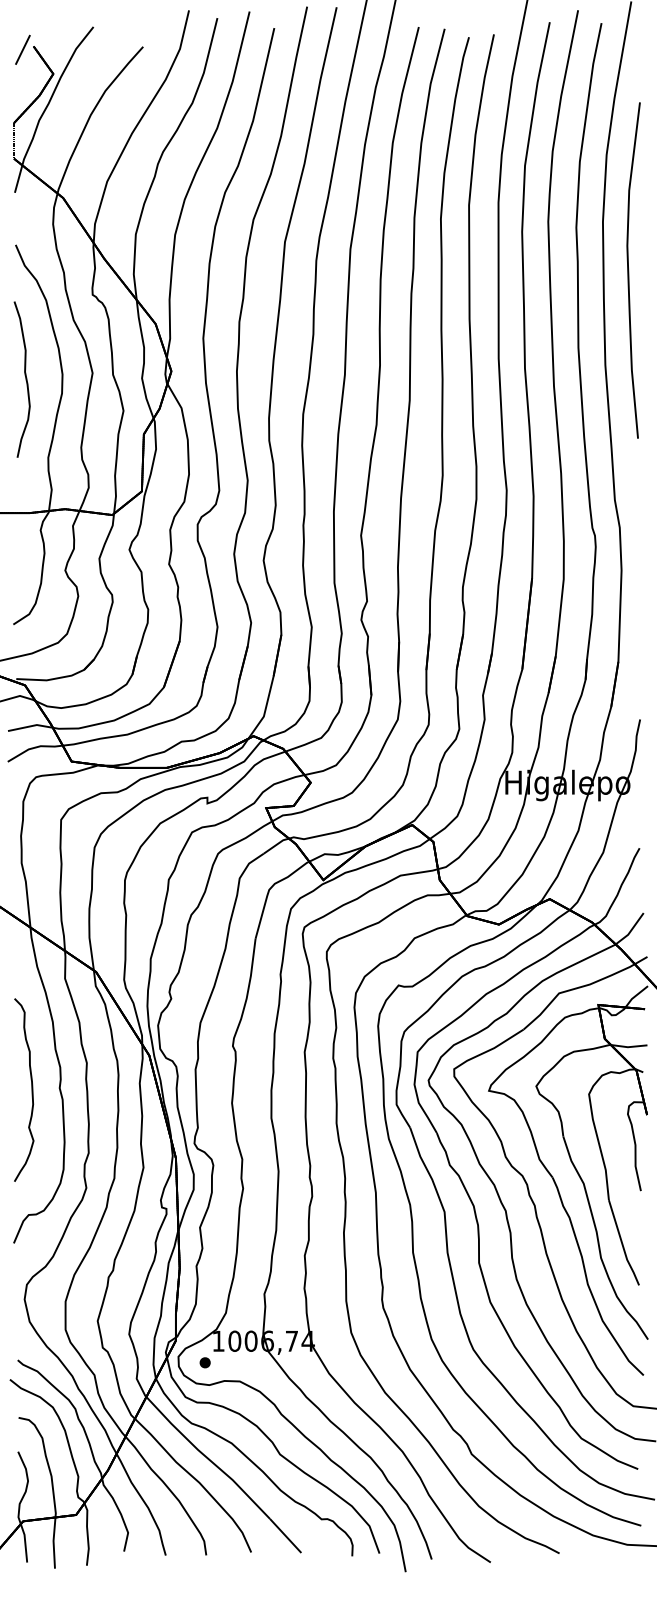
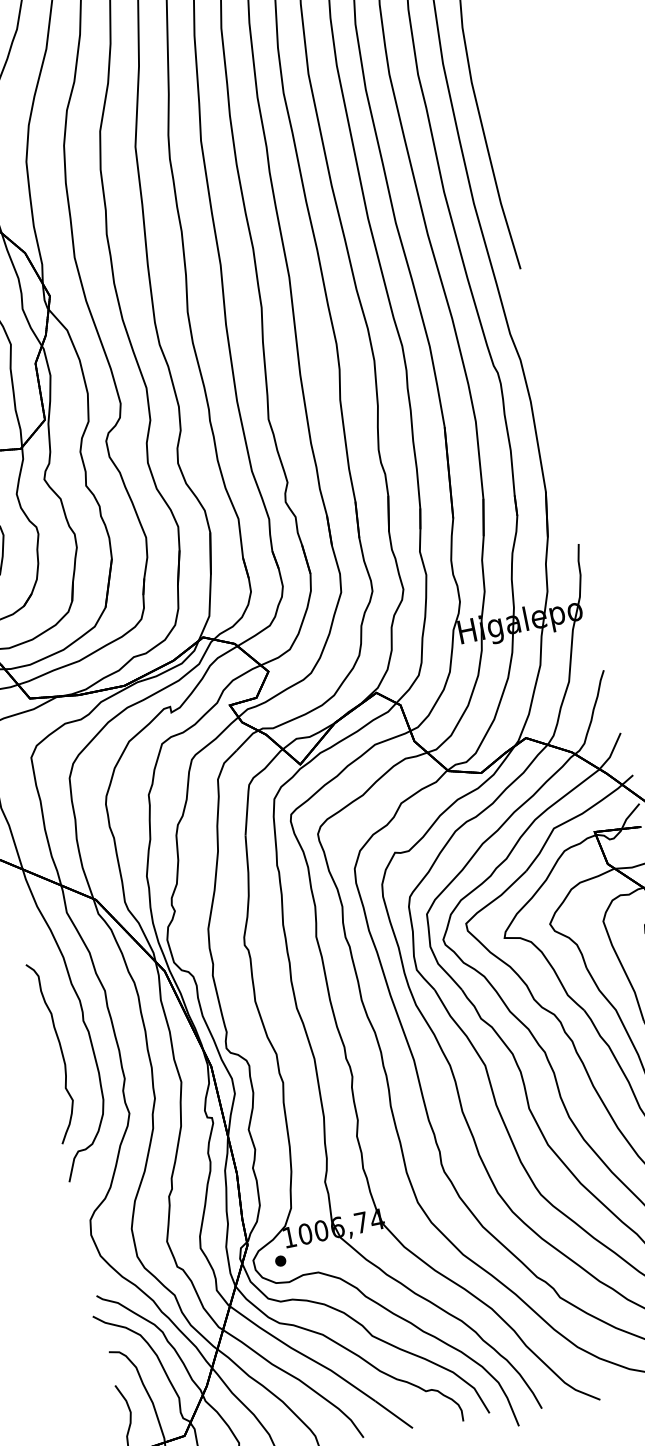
curve: (31, 1089) -> (60, 1050), moved

